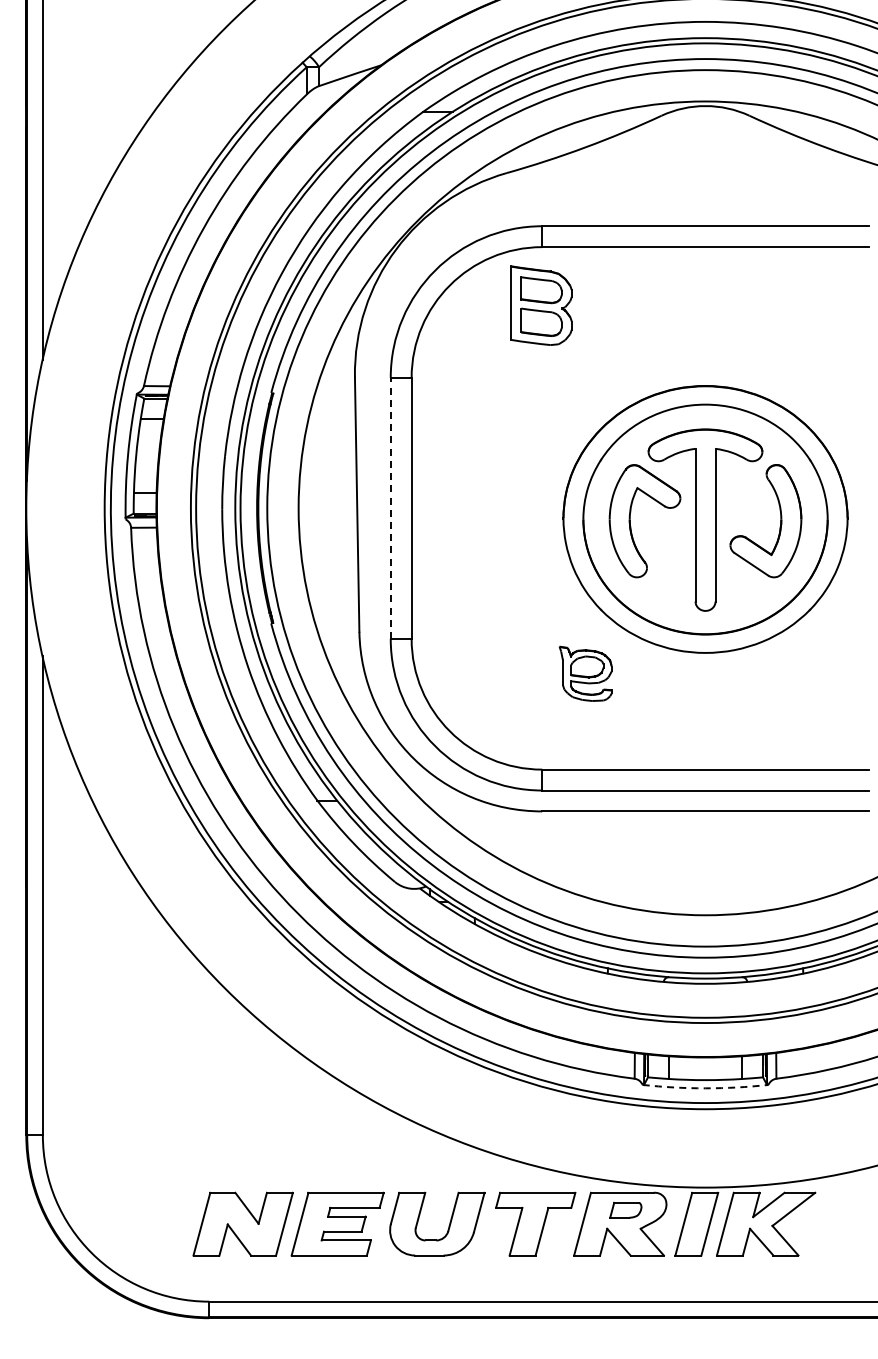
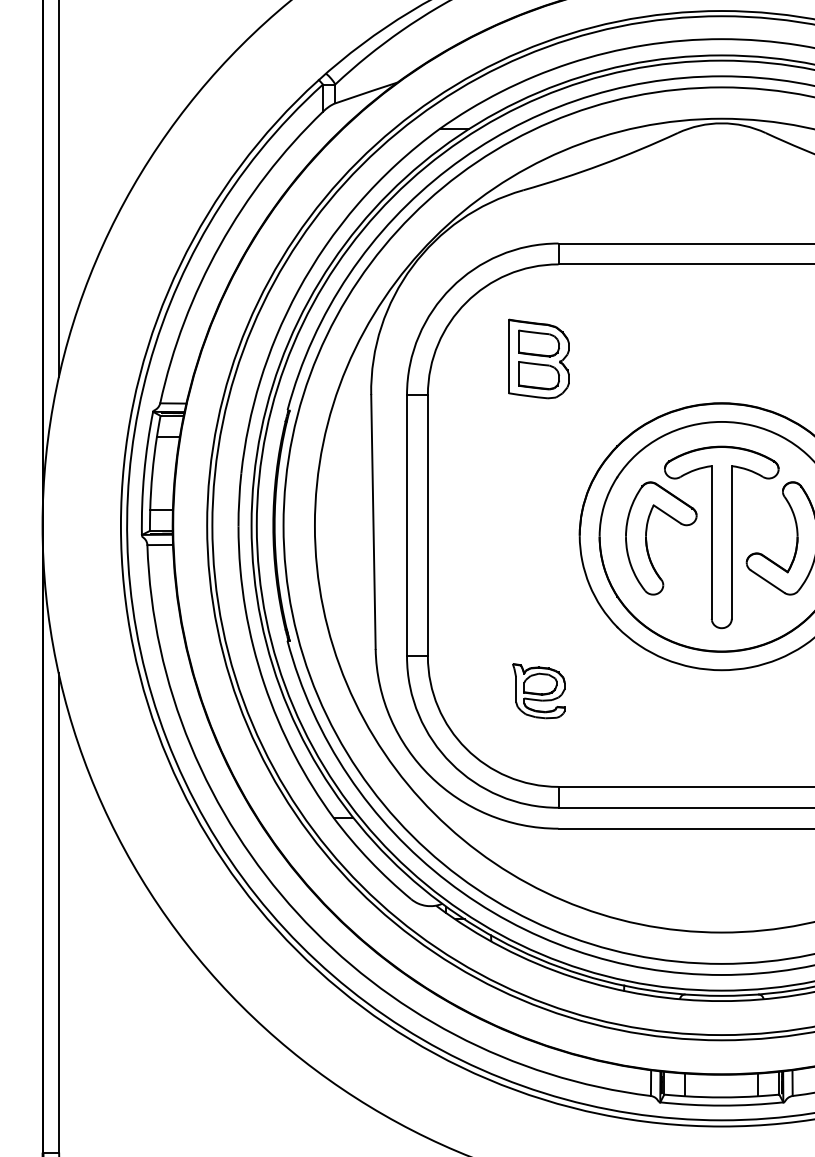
part: (541, 305) -> (538, 358), moved
line: (390, 508) -> (406, 525), dashed -> solid
part: (585, 673) -> (538, 690), moved
arc: (705, 1088) -> (721, 1105), dashed -> solid

